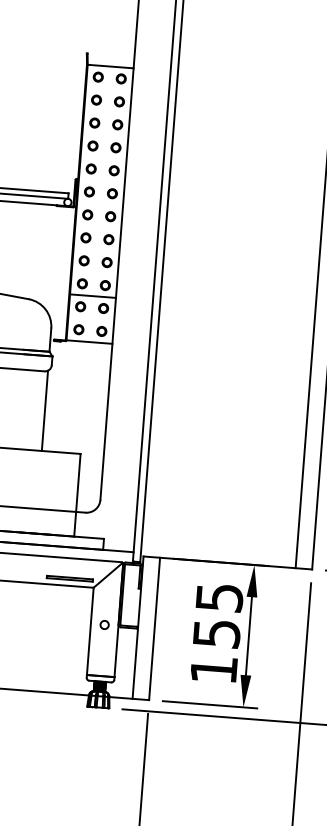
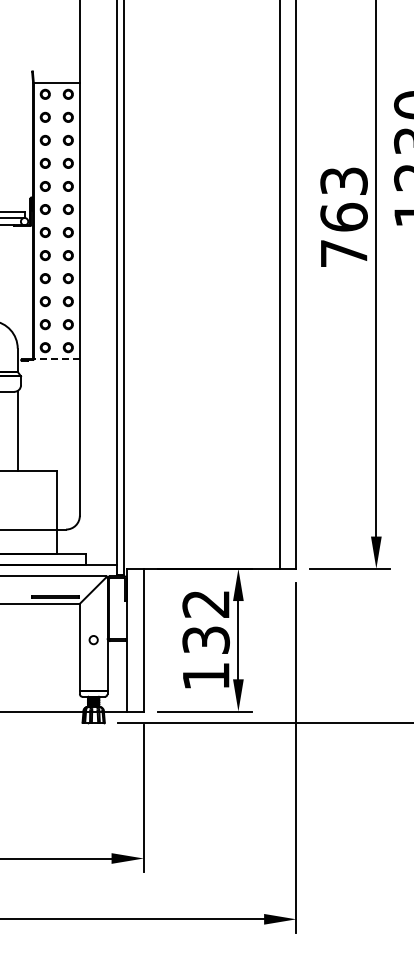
line: (92, 296) -> (56, 313), removed
line: (89, 342) -> (56, 359), solid -> dashed
text: (217, 616) -> (205, 622), 155 -> 132

